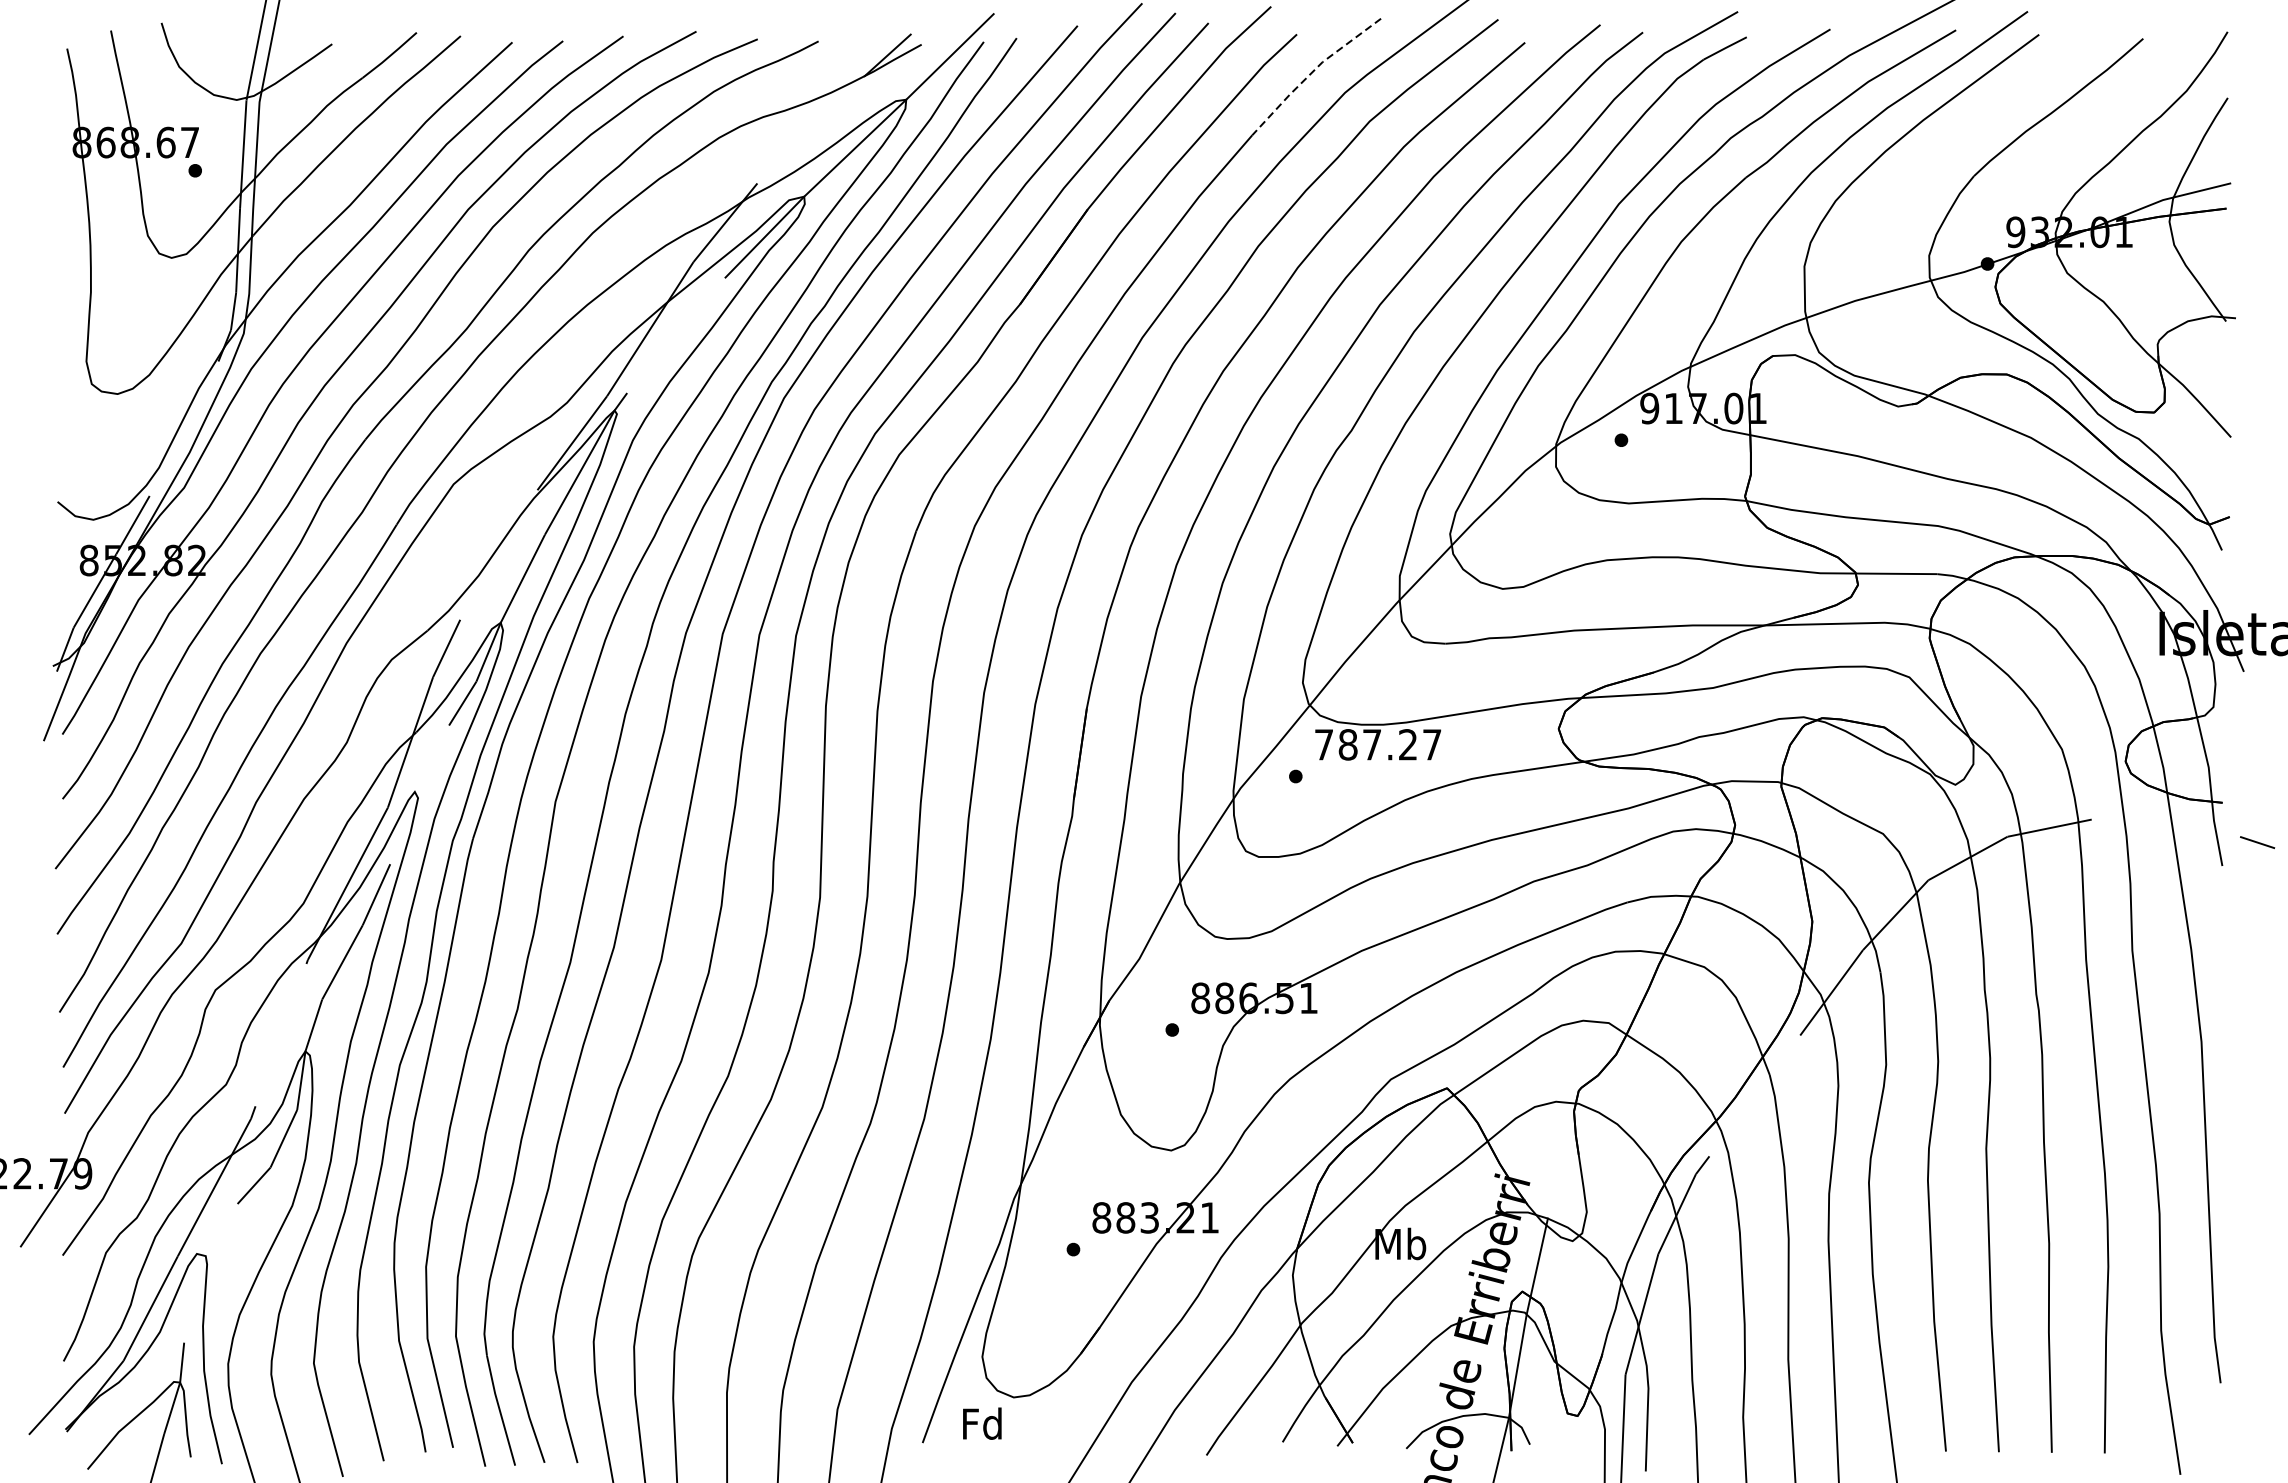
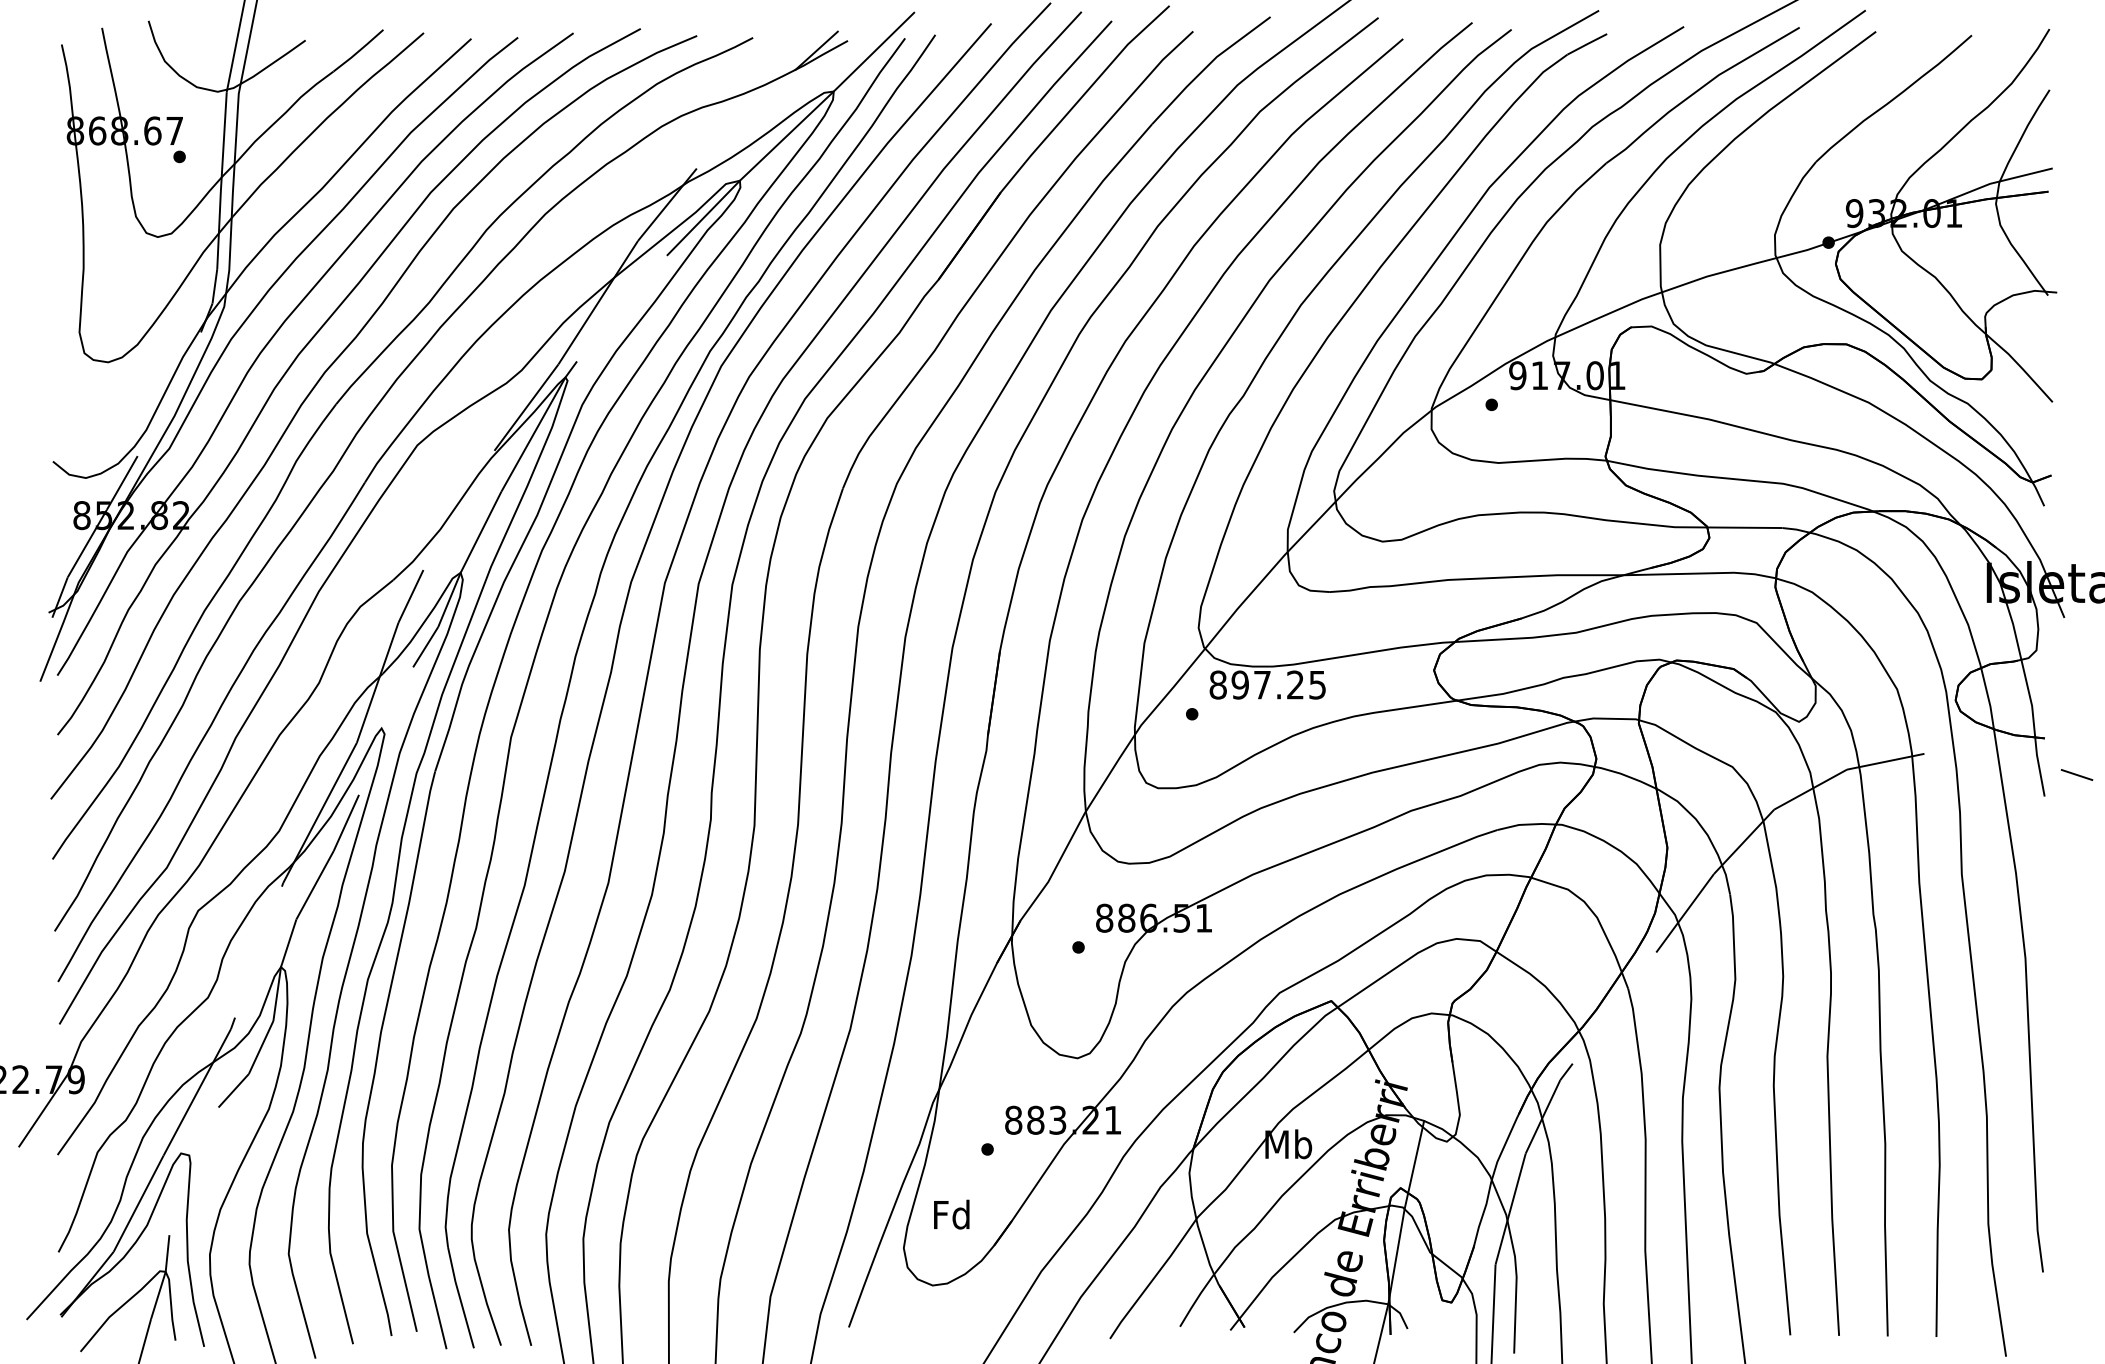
line: (1311, 72) -> (1206, 66), dashed -> solid
text: (1377, 744) -> (1267, 684), 787.27 -> 897.25
text: (982, 1423) -> (951, 1214), moved

